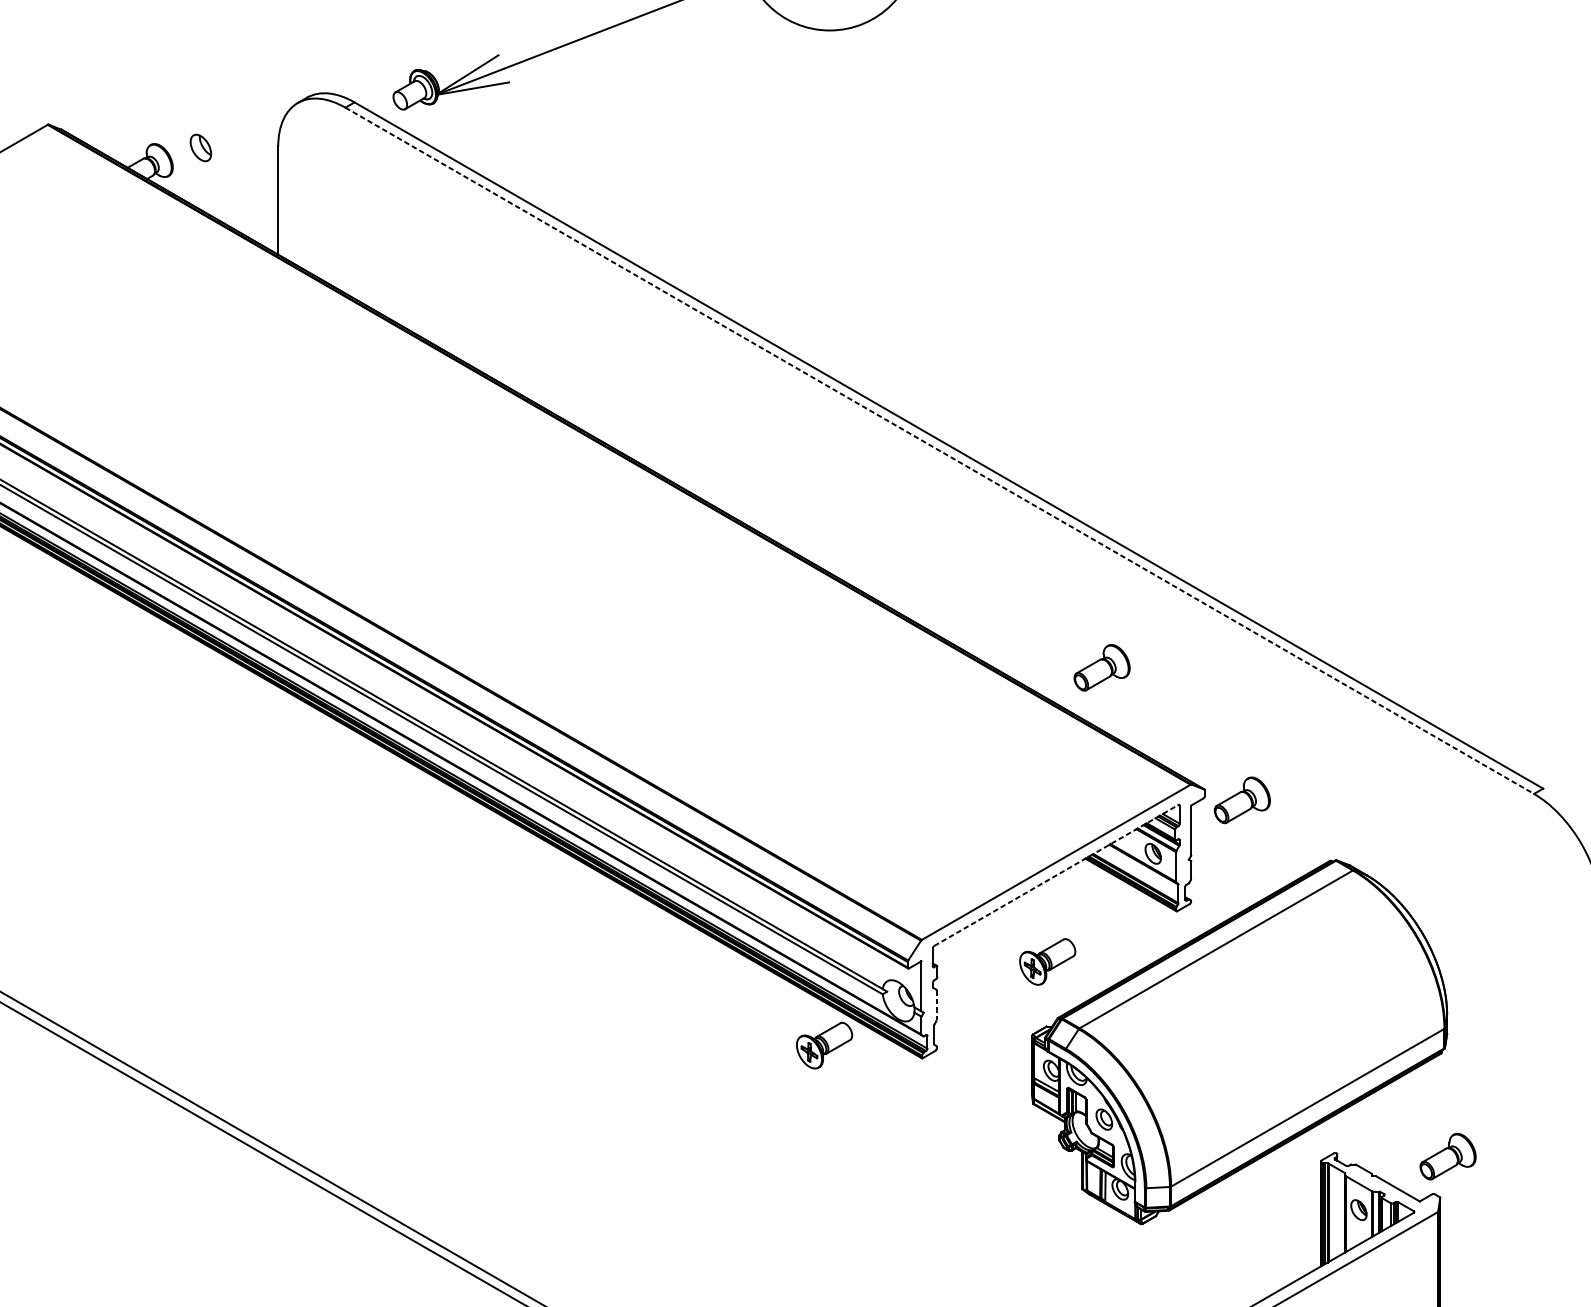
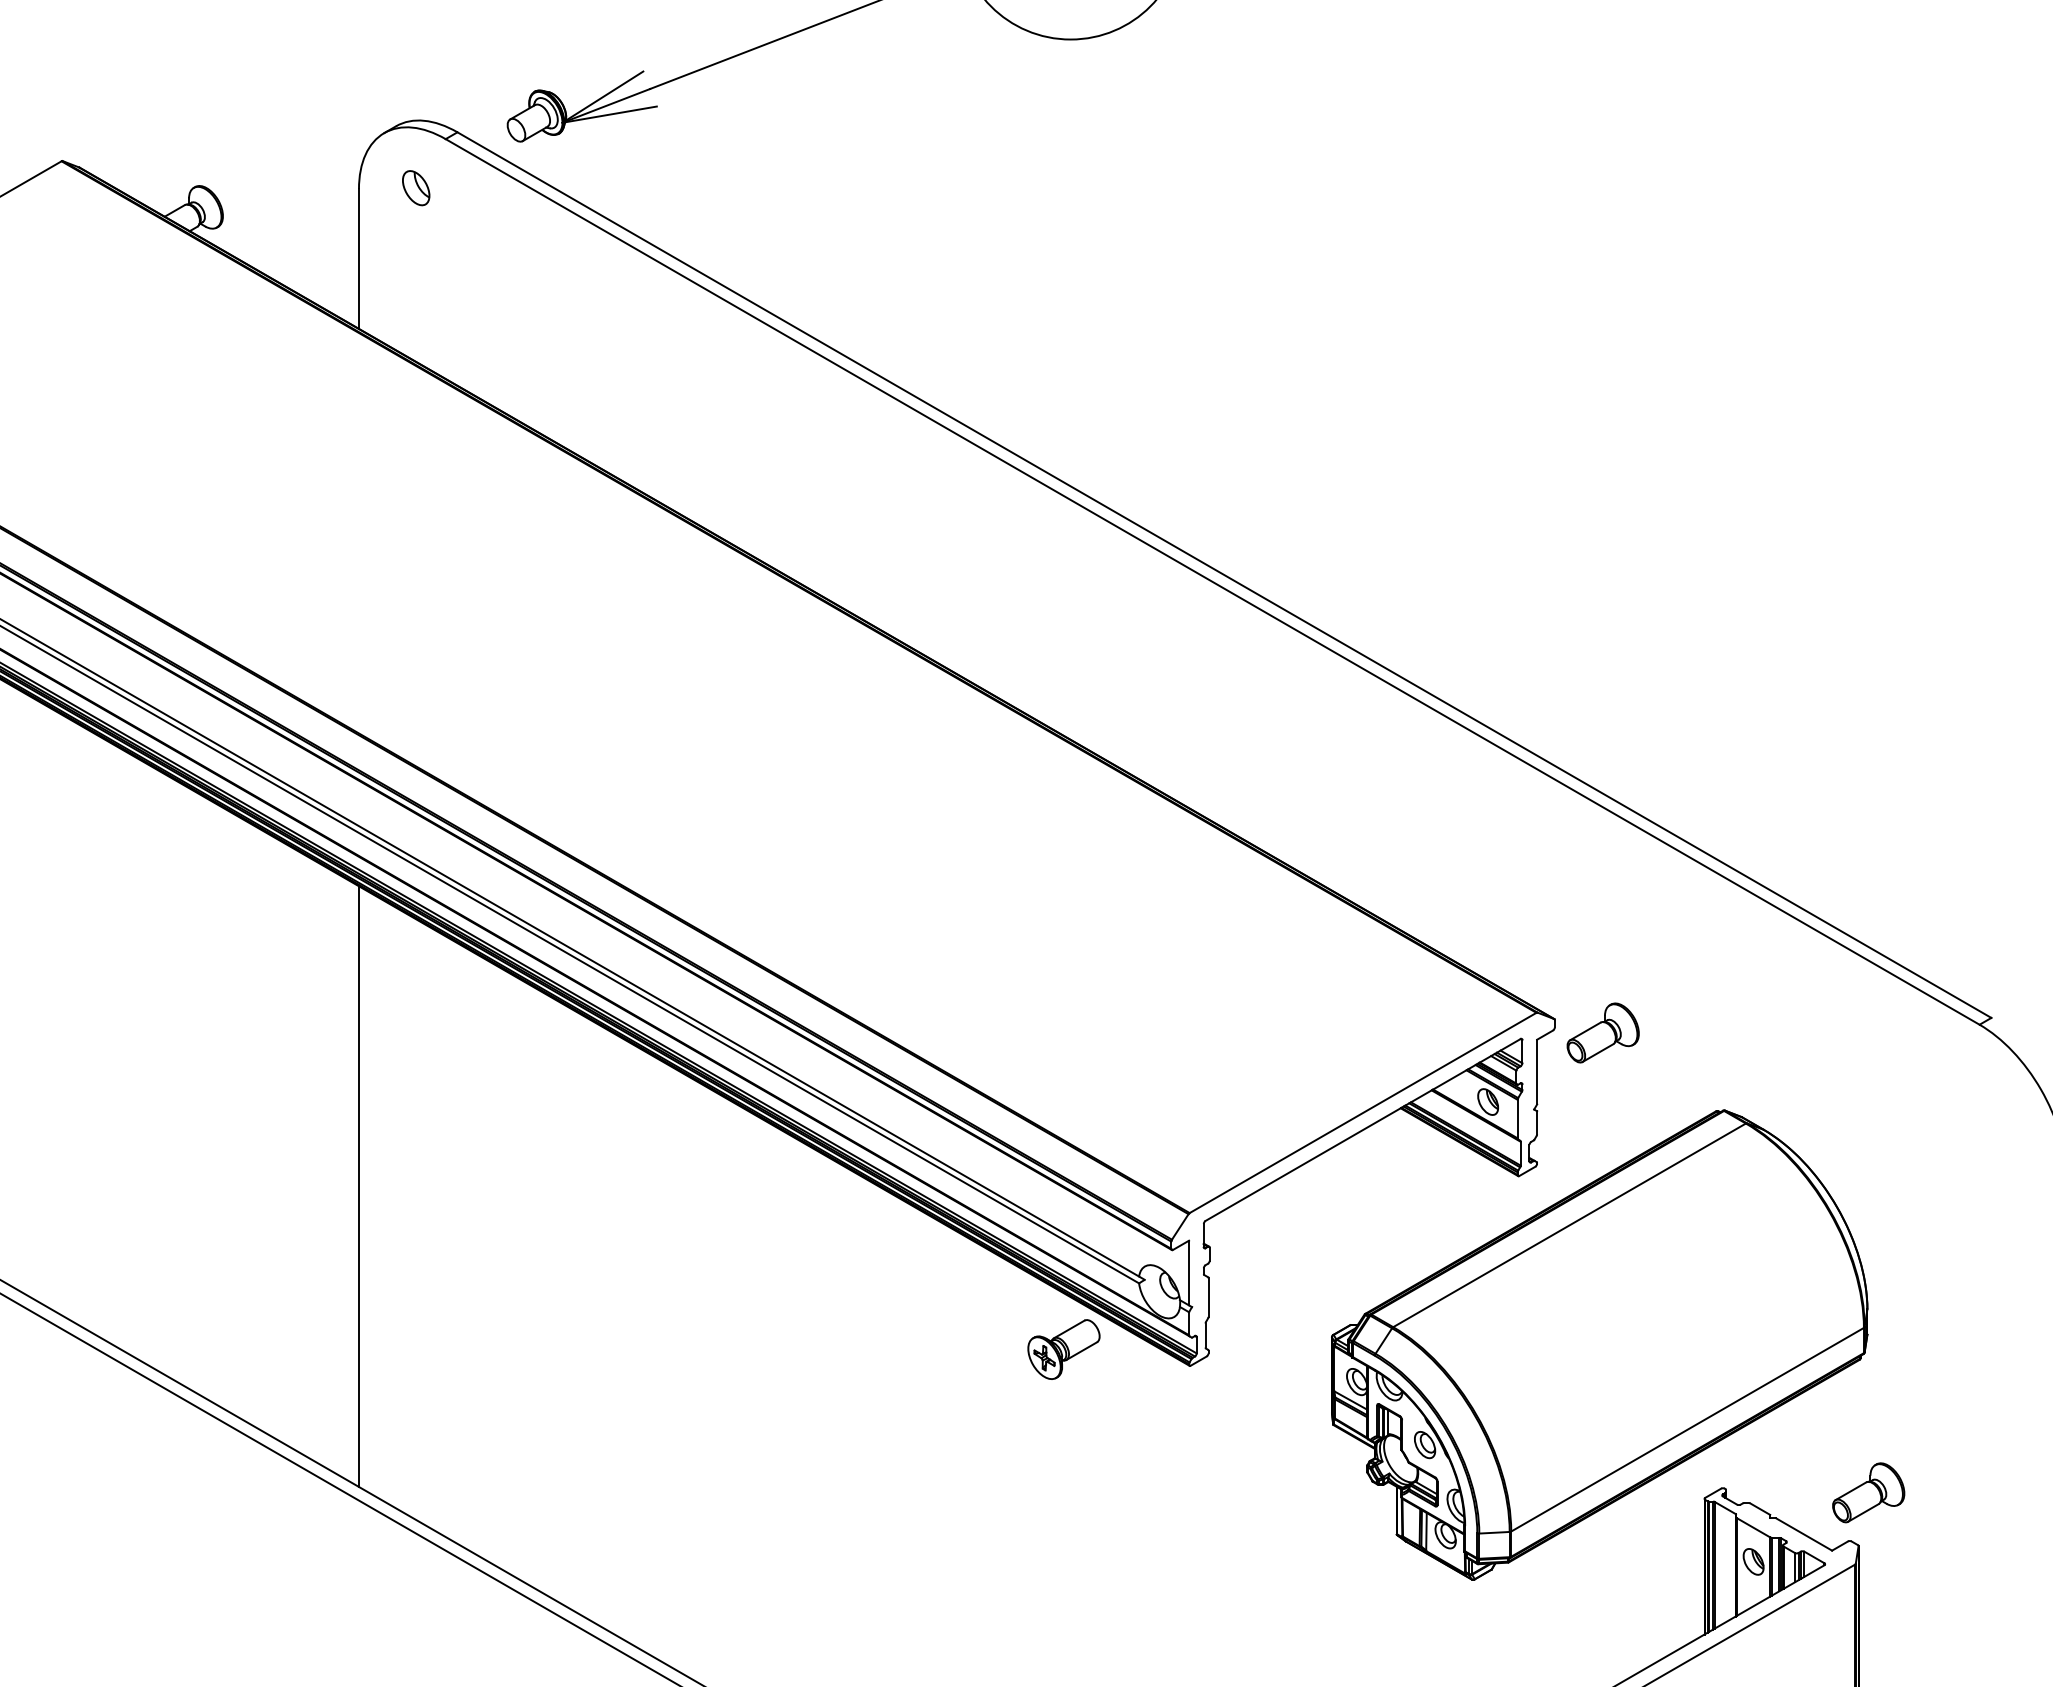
part: (201, 148) -> (416, 188), moved
line: (939, 450) -> (1212, 581), dashed -> solid
part: (1101, 667) -> (1421, 861), removed
line: (1056, 875) -> (1363, 1129), dashed -> solid
line: (277, 919) -> (358, 1186), added
part: (1047, 961) -> (1351, 1241), removed
line: (936, 1006) -> (1208, 1298), dashed -> solid

